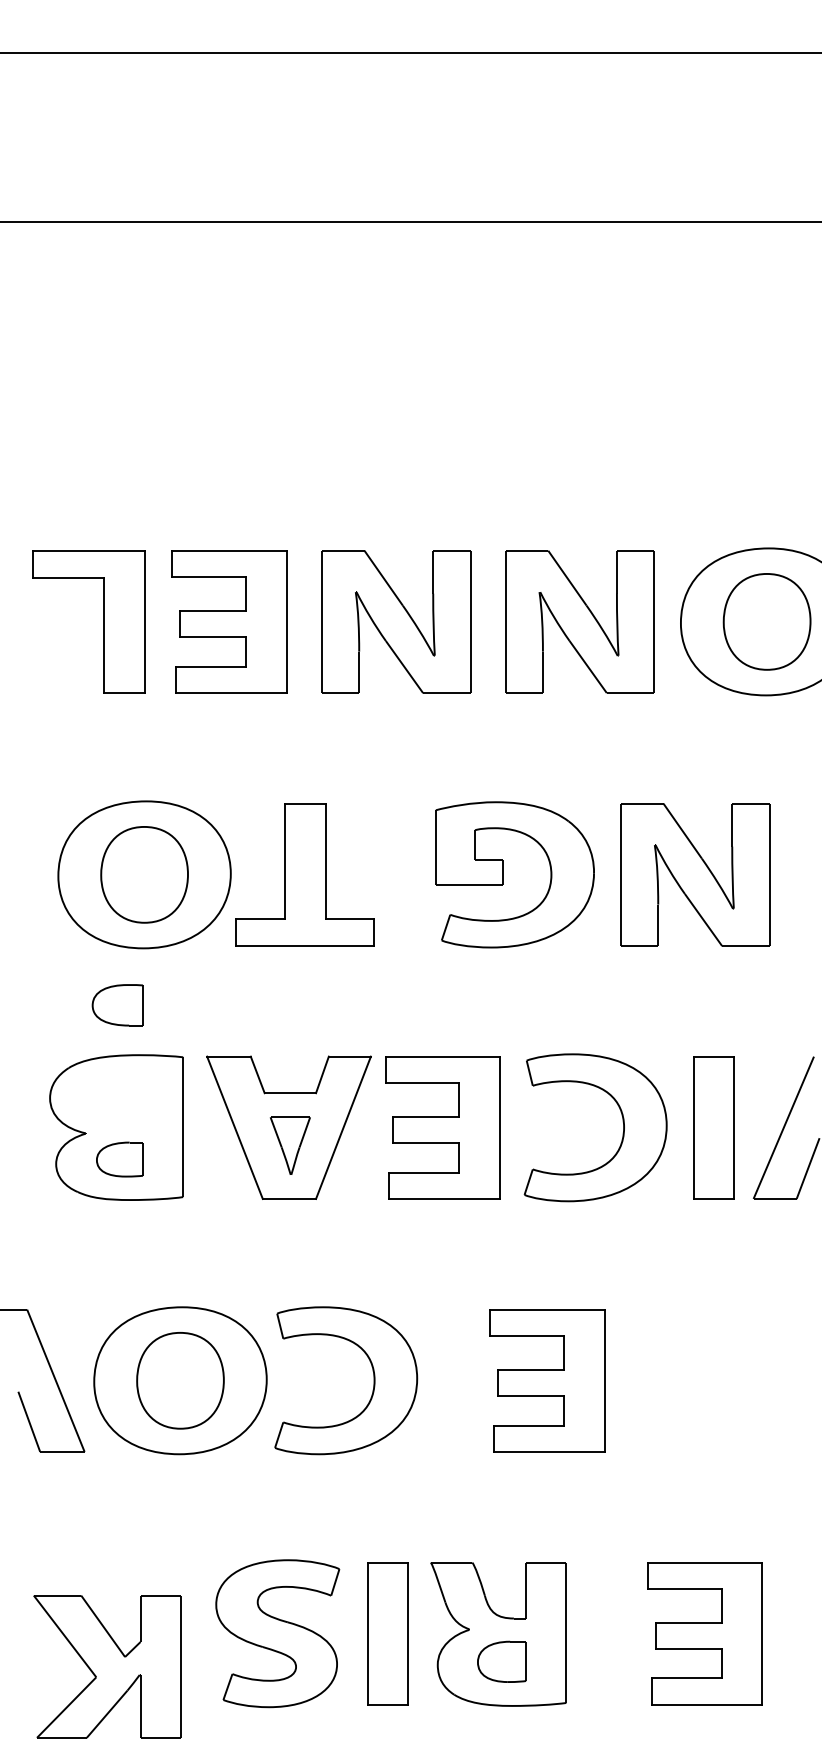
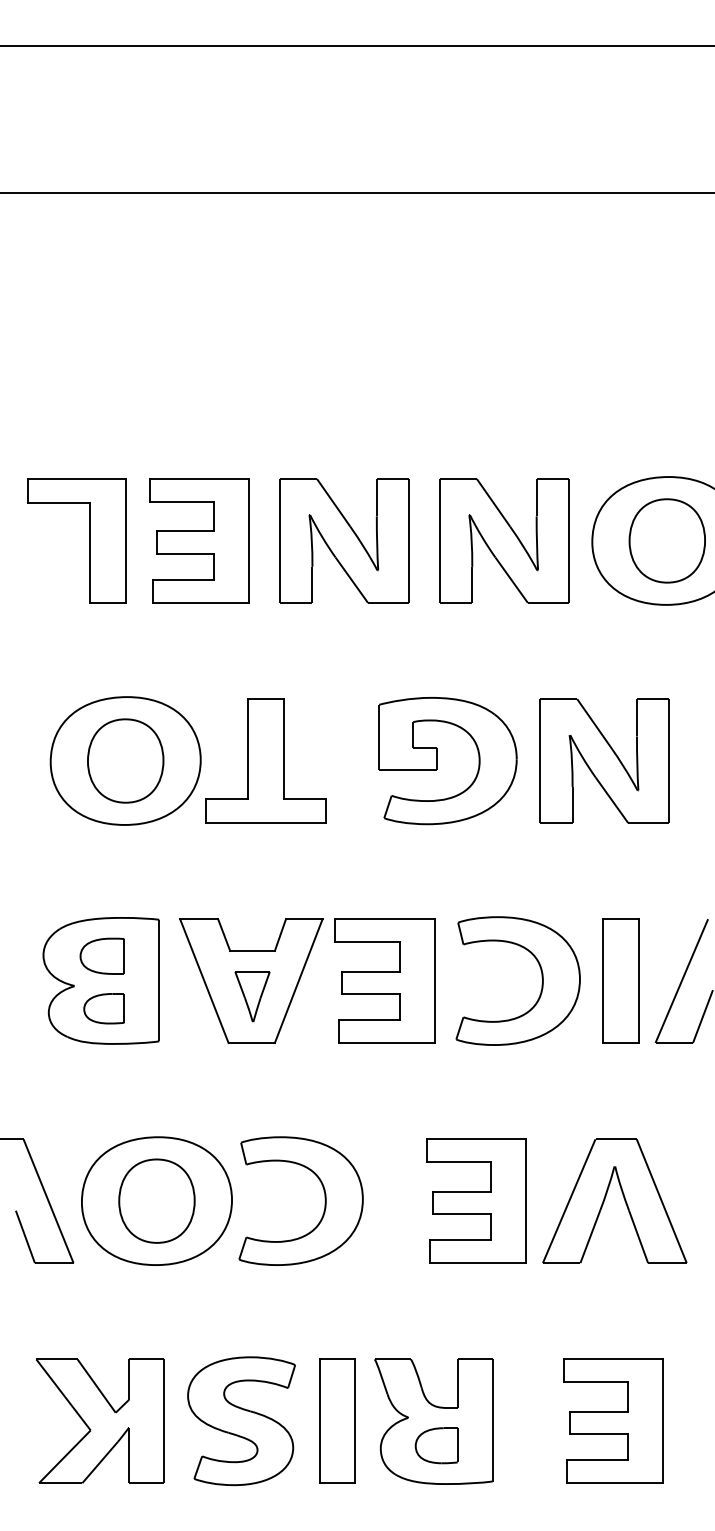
part: (117, 1005) -> (102, 956), moved
part: (696, 1377) -> (605, 1198), added
part: (107, 1666) -> (100, 1421), moved

